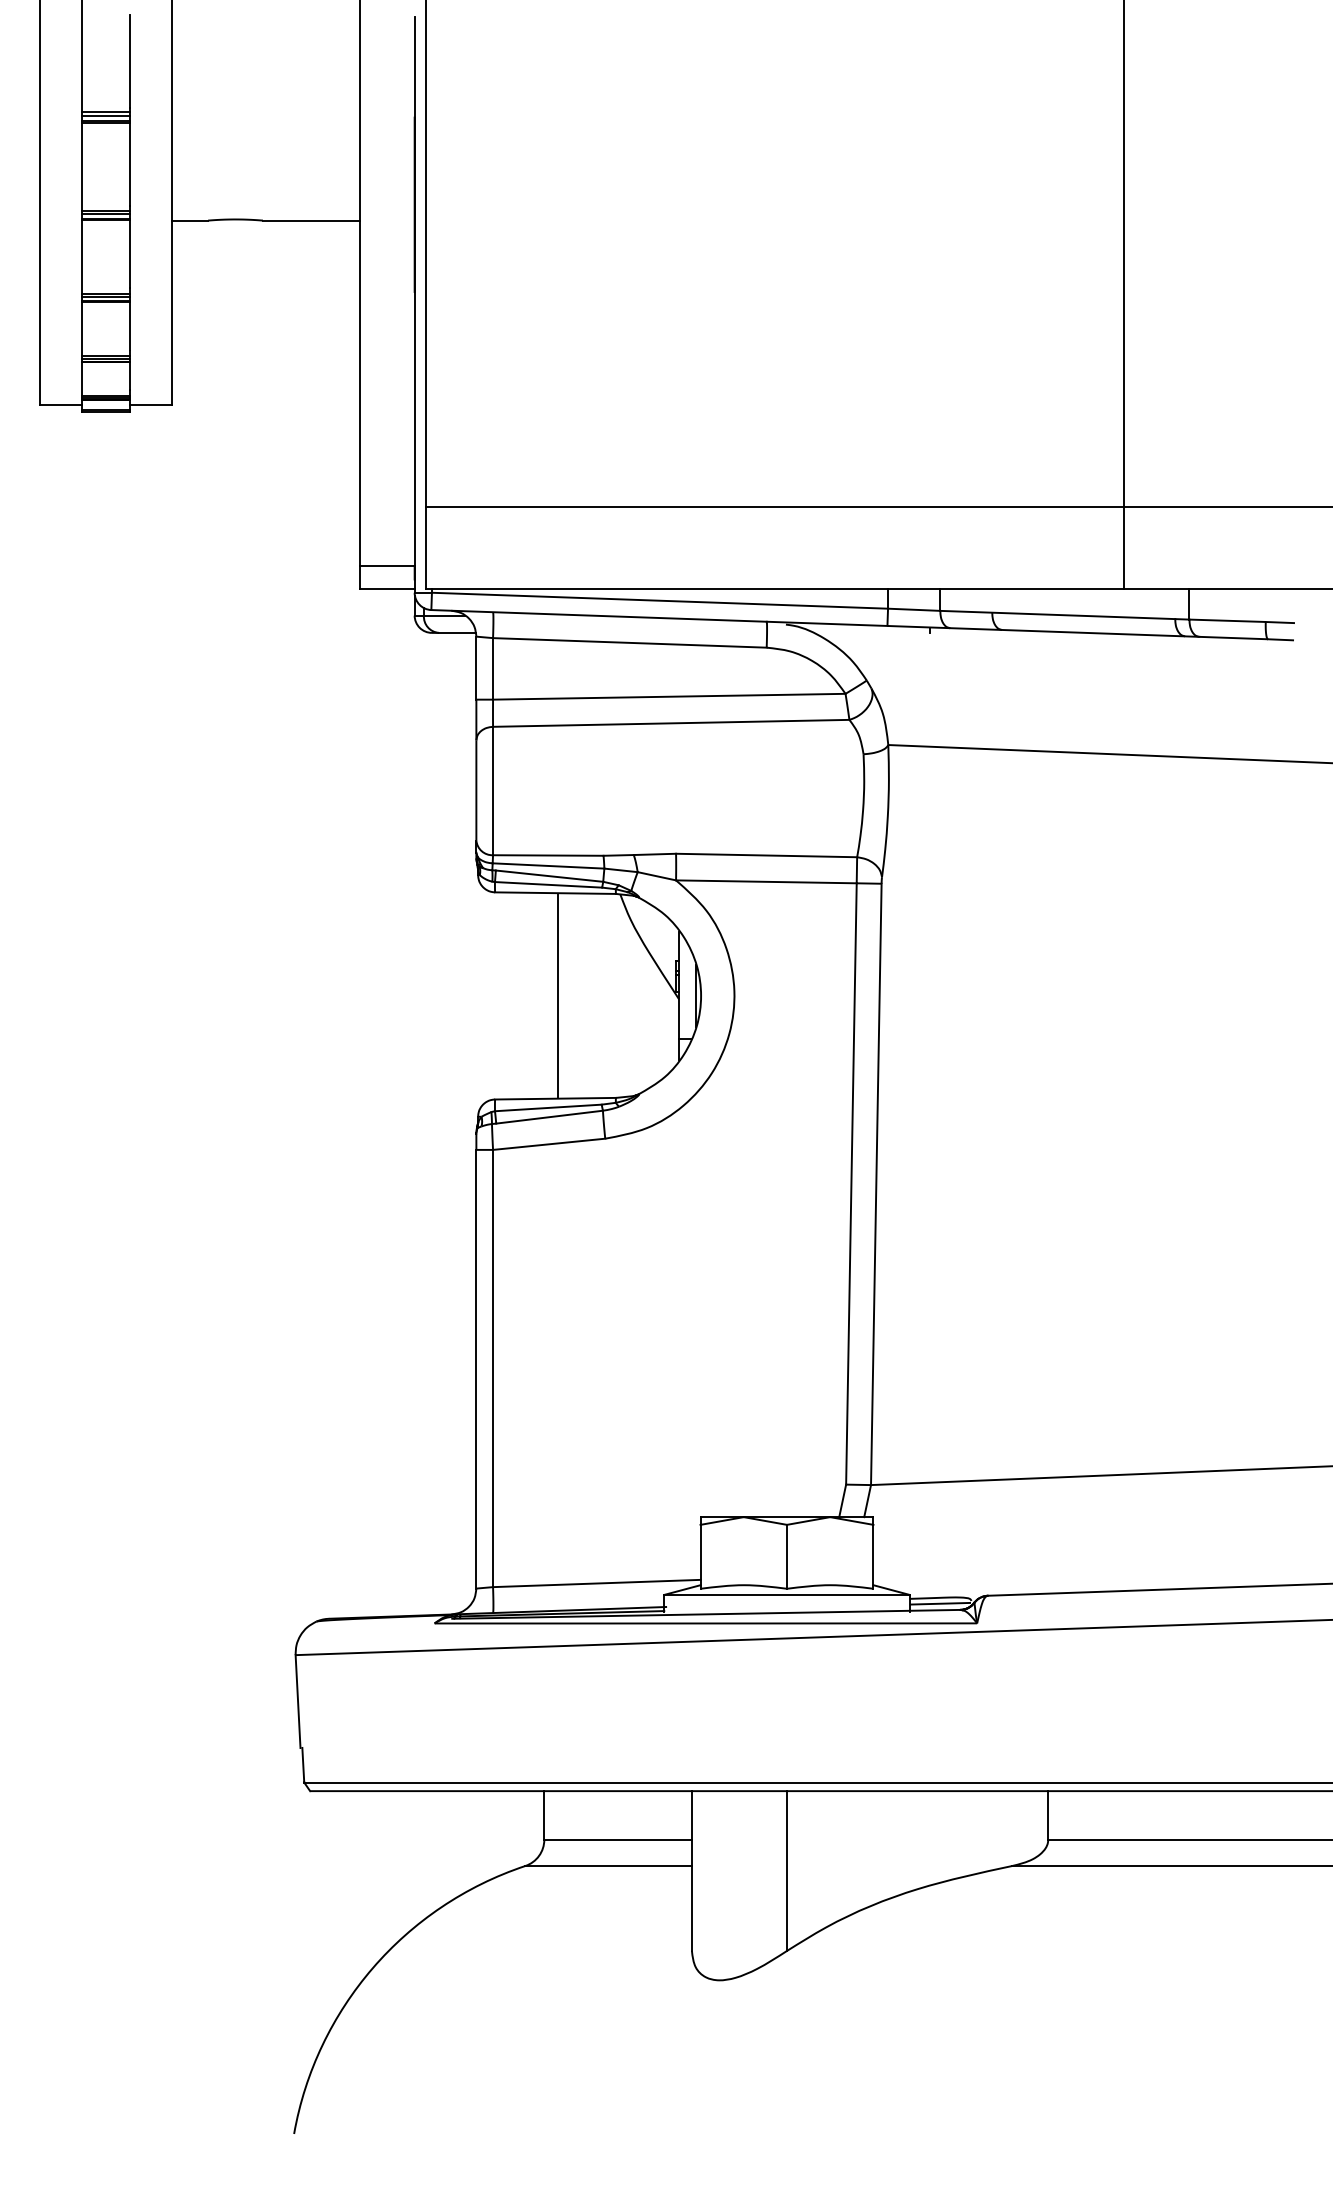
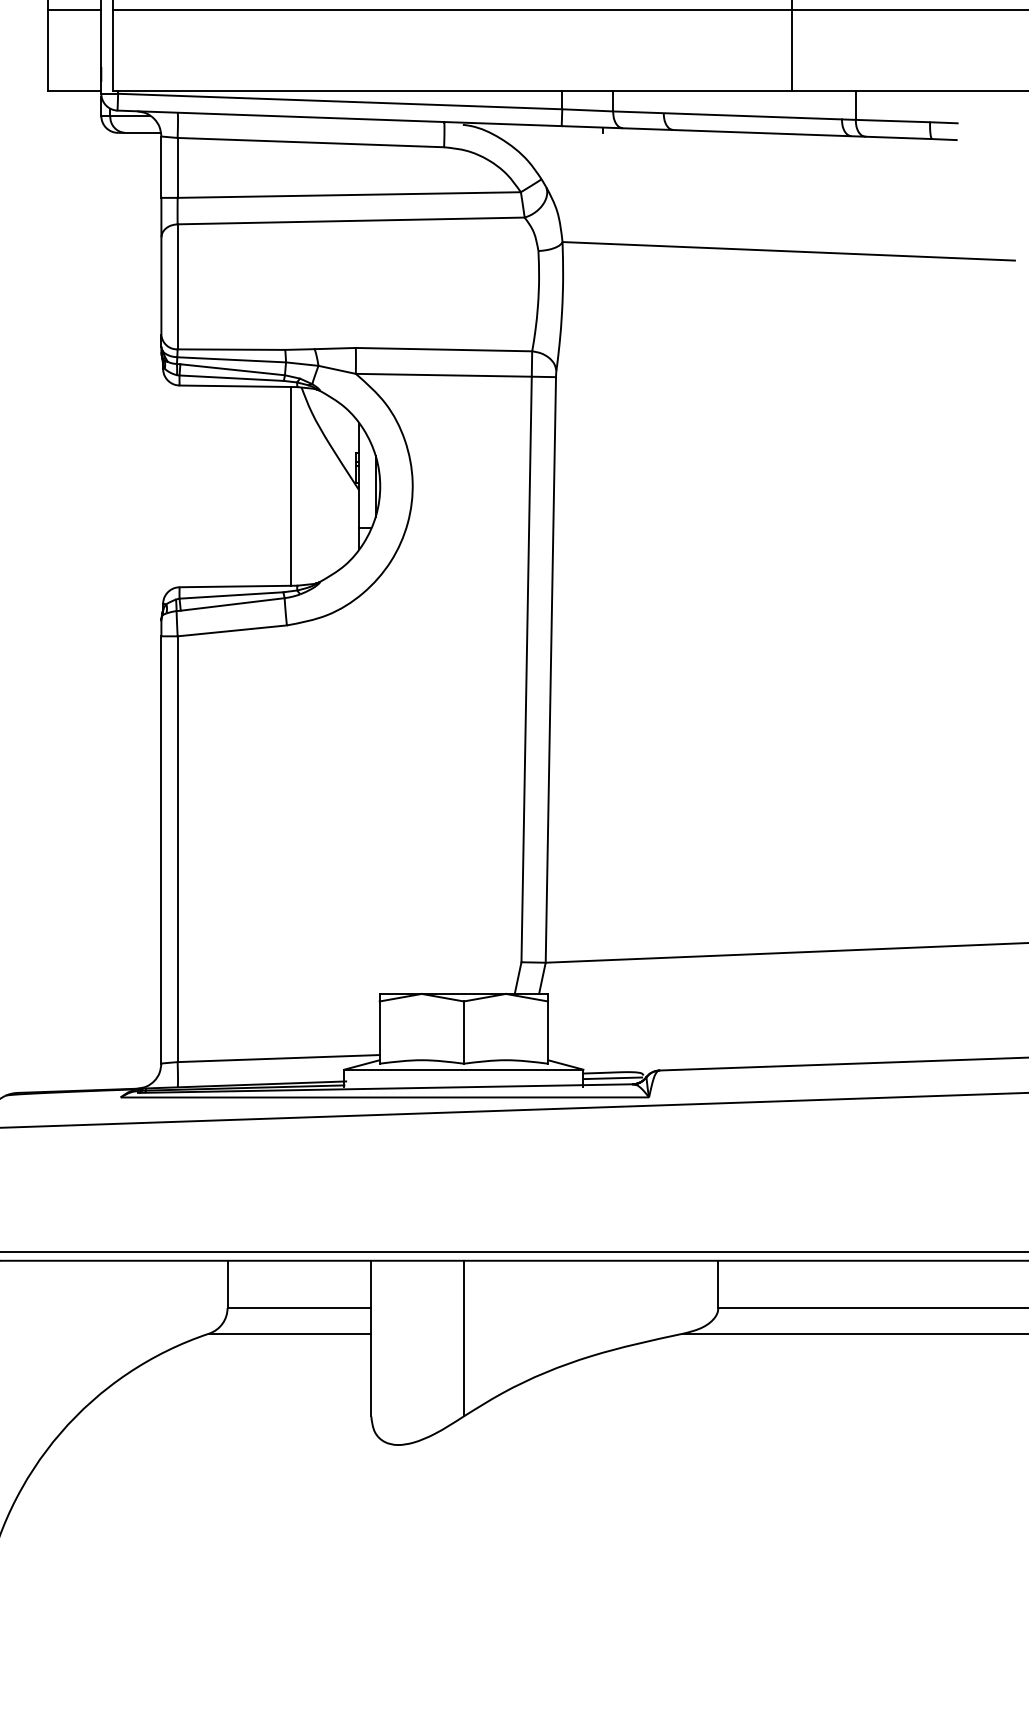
line: (386, 566) -> (73, 10), moved
line: (558, 995) -> (291, 485), moved

